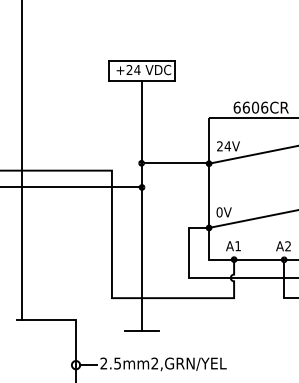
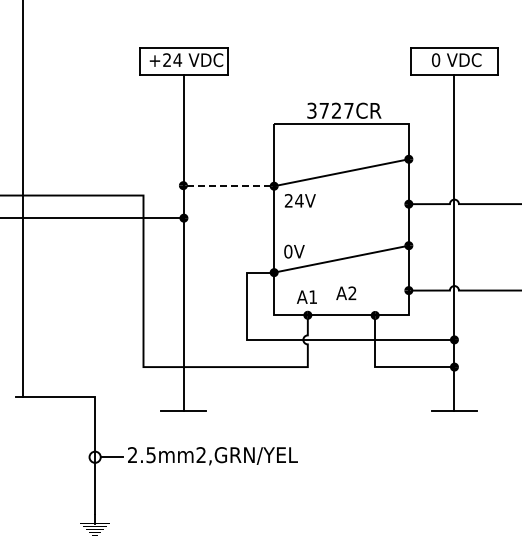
text: (250, 107) -> (330, 110), 6606CR -> 3727CR
text: (227, 146) -> (299, 200), moved
line: (176, 163) -> (230, 185), solid -> dashed
text: (283, 245) -> (346, 292), moved

